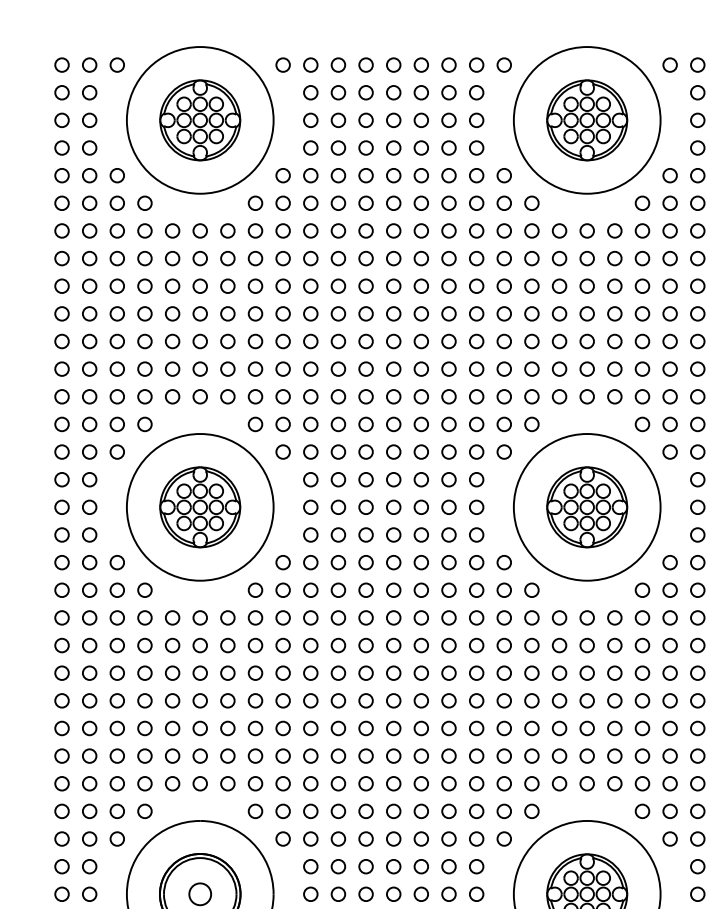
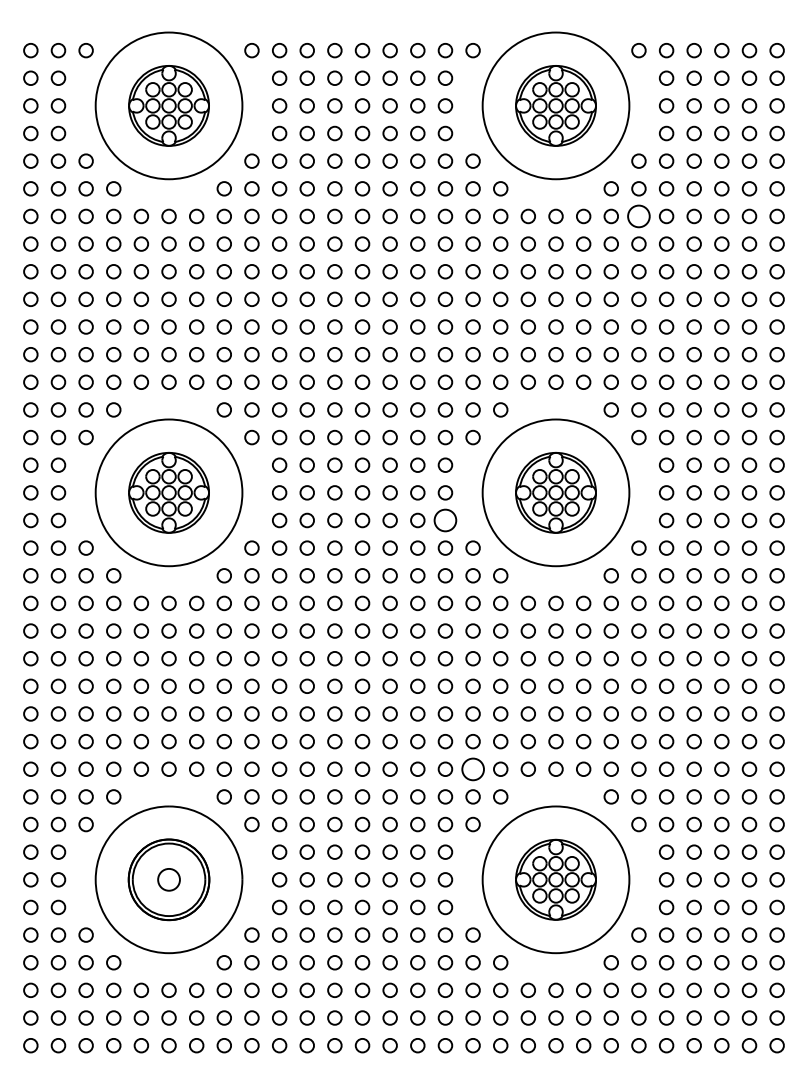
circle: (669, 230) -> (638, 216), size x1.6
circle: (476, 534) -> (445, 520), size x1.6
circle: (503, 782) -> (472, 768), size x1.6

